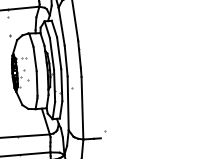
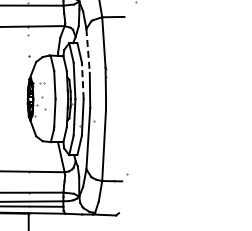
line: (61, 26) -> (88, 50), solid -> dashed
line: (58, 53) -> (82, 80), solid -> dashed

